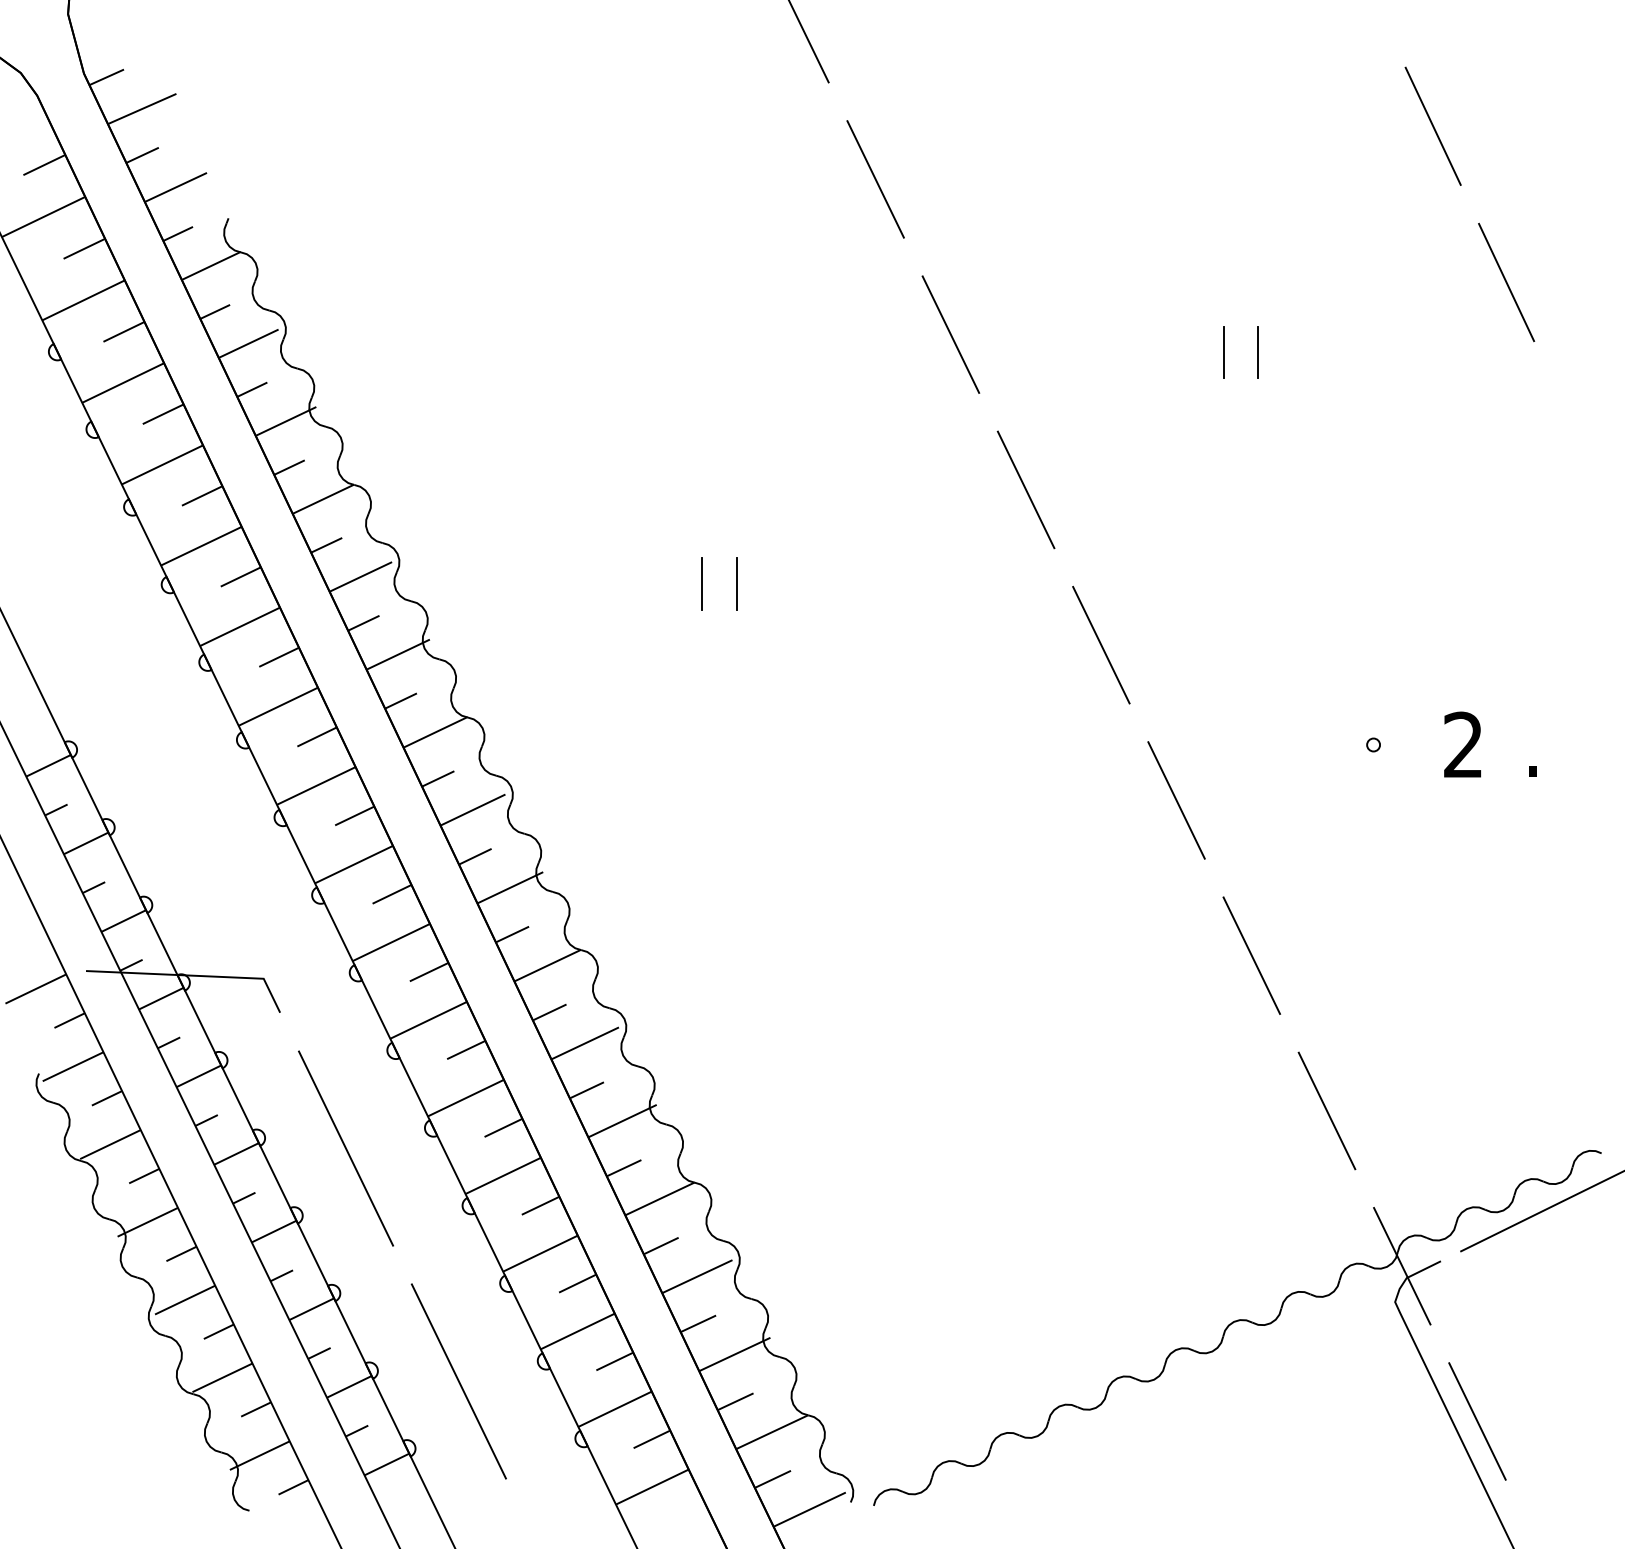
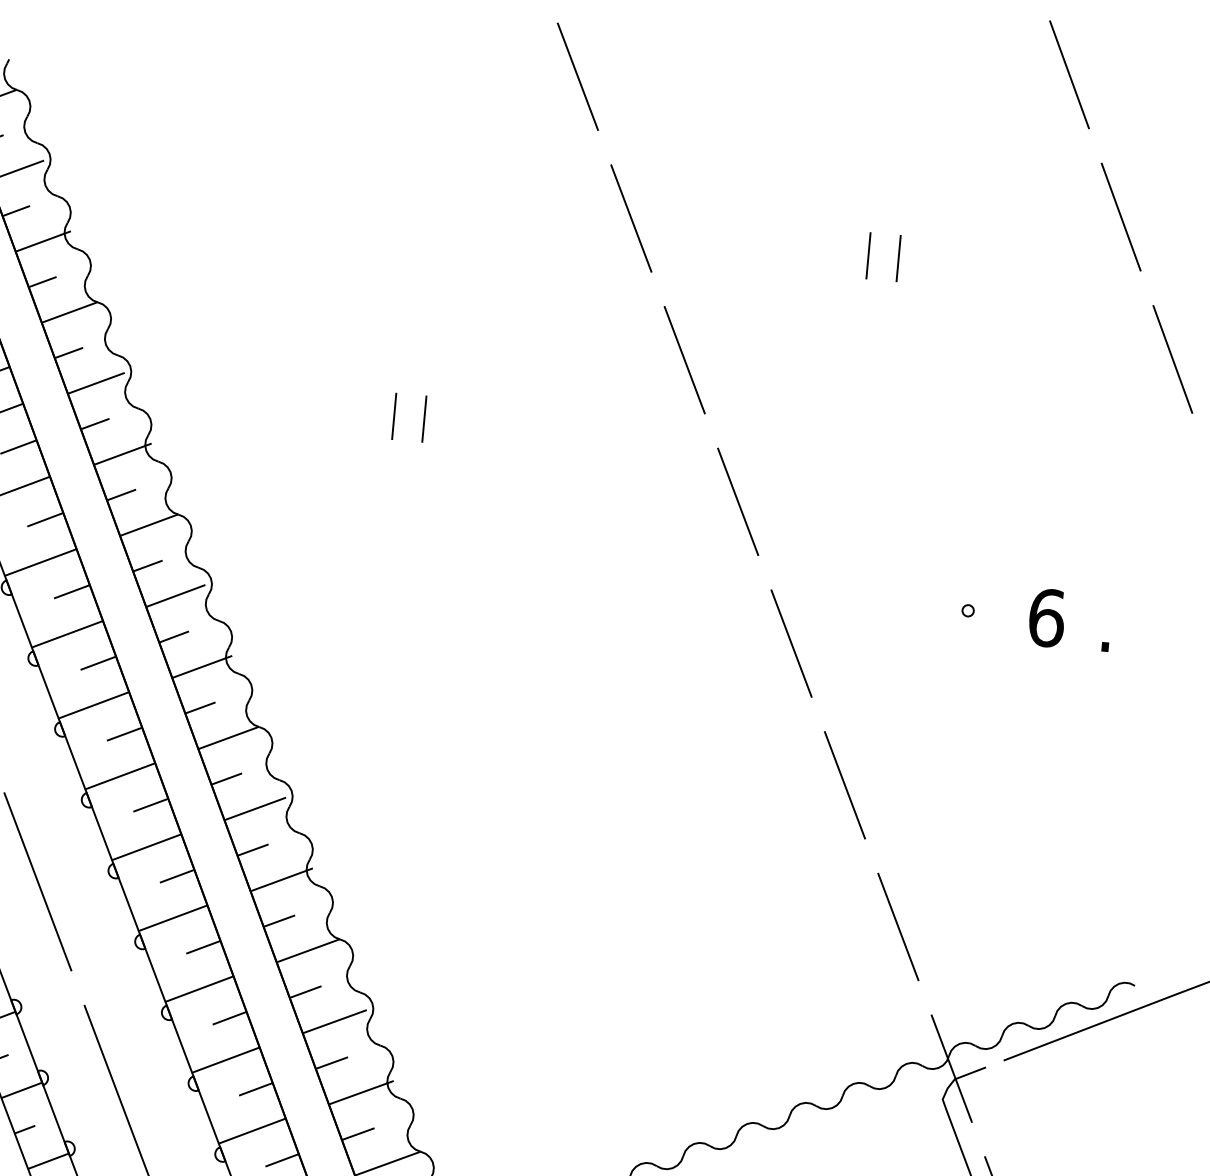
line: (1579, 438) -> (1172, 359), added
text: (1463, 744) -> (1046, 617), 2 -> 6

